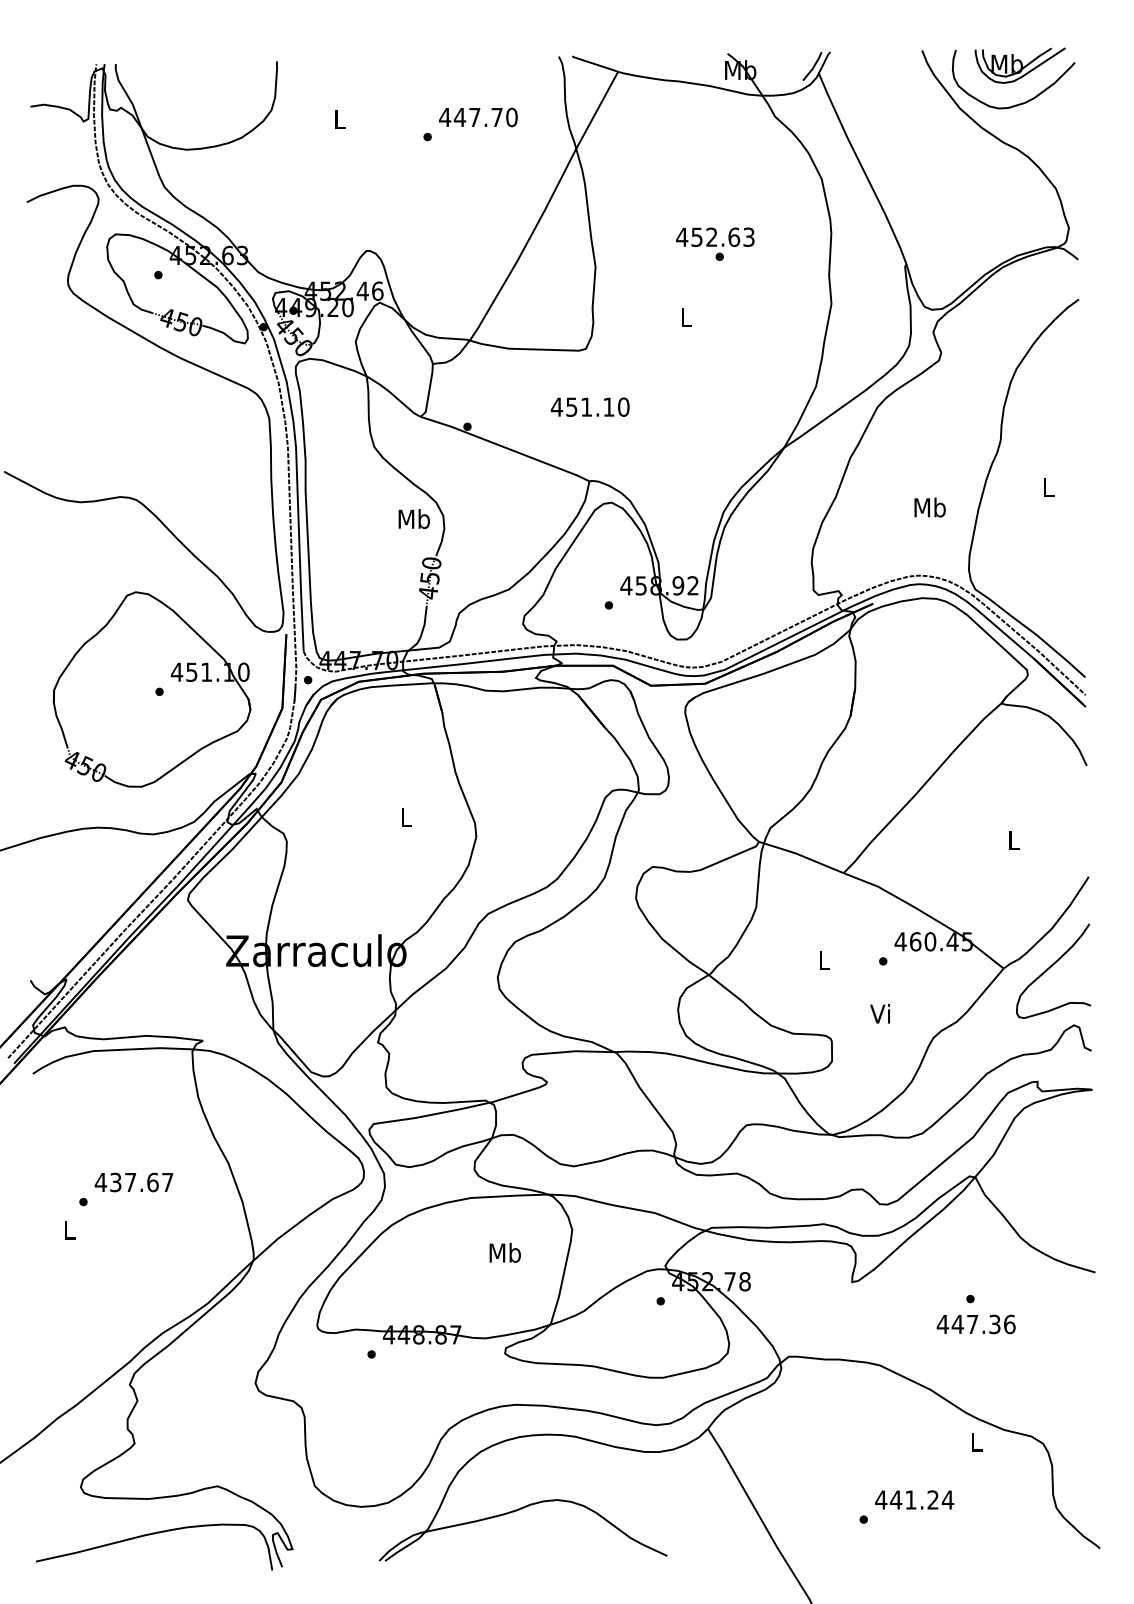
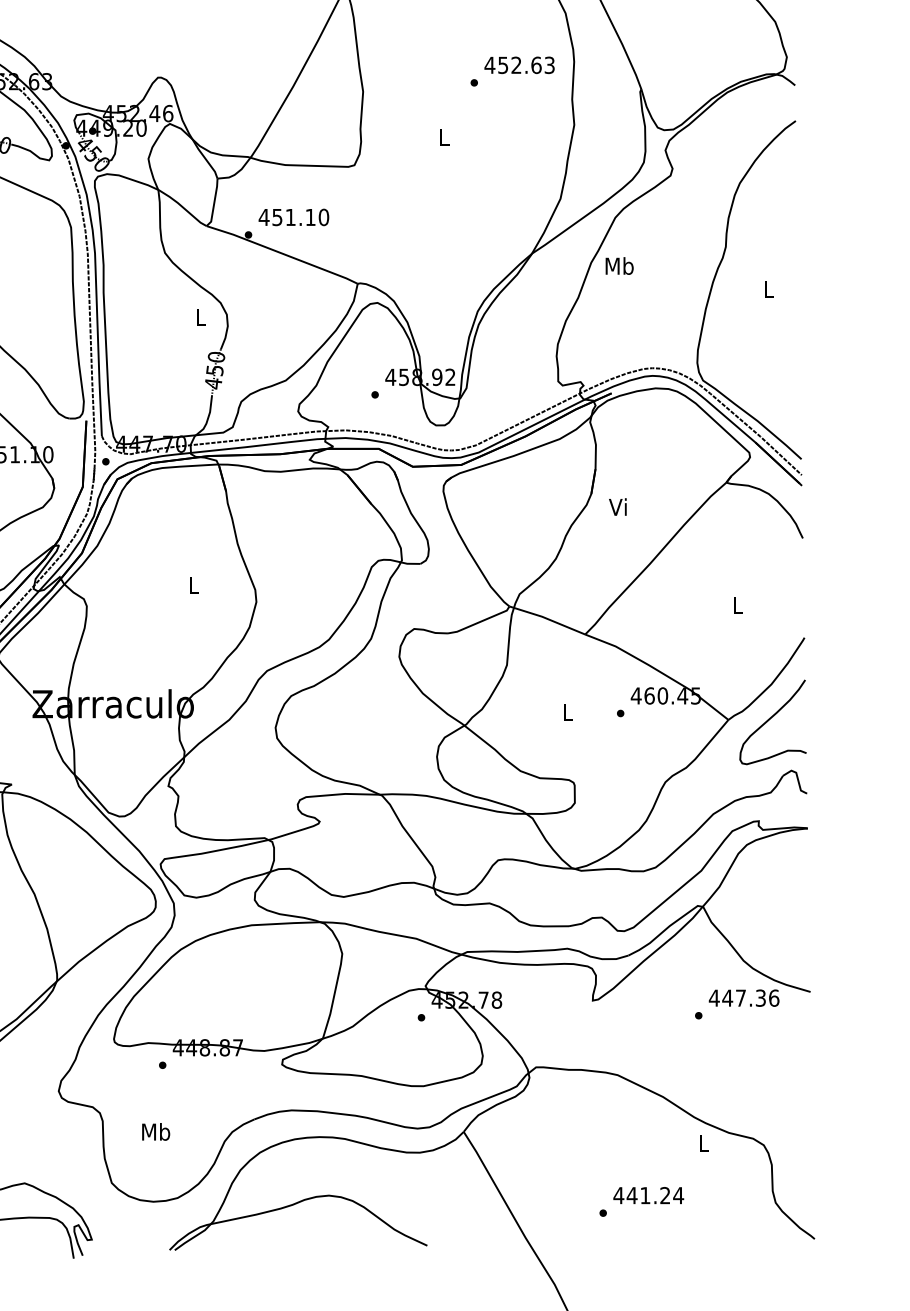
text: (715, 236) -> (519, 64), moved
text: (589, 406) -> (293, 216), moved
text: (929, 507) -> (619, 266), moved
text: (413, 518) -> (200, 317), Mb -> L
text: (879, 1013) -> (617, 506), moved
text: (504, 1252) -> (155, 1131), moved
text: (975, 1324) -> (743, 998), moved

